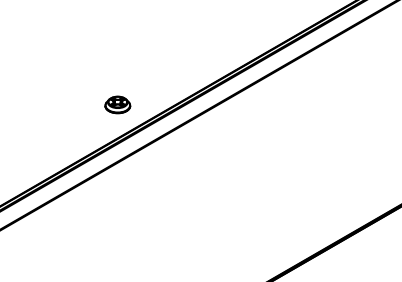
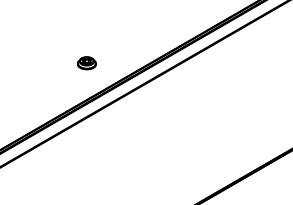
part: (117, 105) -> (86, 63), moved

